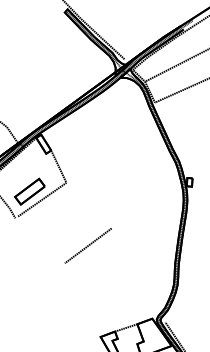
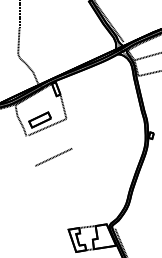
line: (87, 246) -> (53, 157), moved

